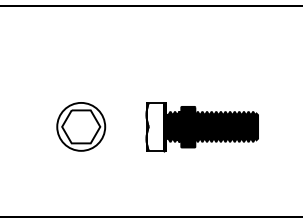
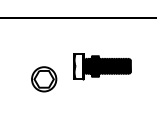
part: (202, 127) -> (102, 66), moved

